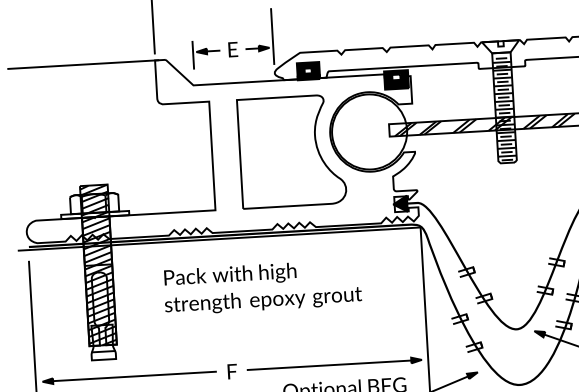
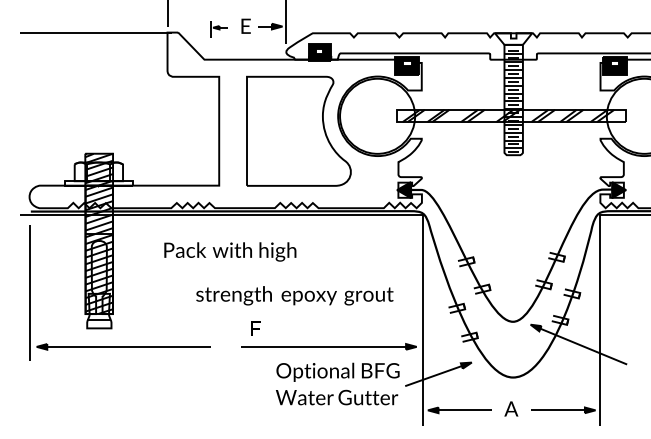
part: (205, 54) -> (218, 29), size x0.6
text: (263, 300) -> (294, 295), moved
text: (232, 371) -> (255, 328), moved

